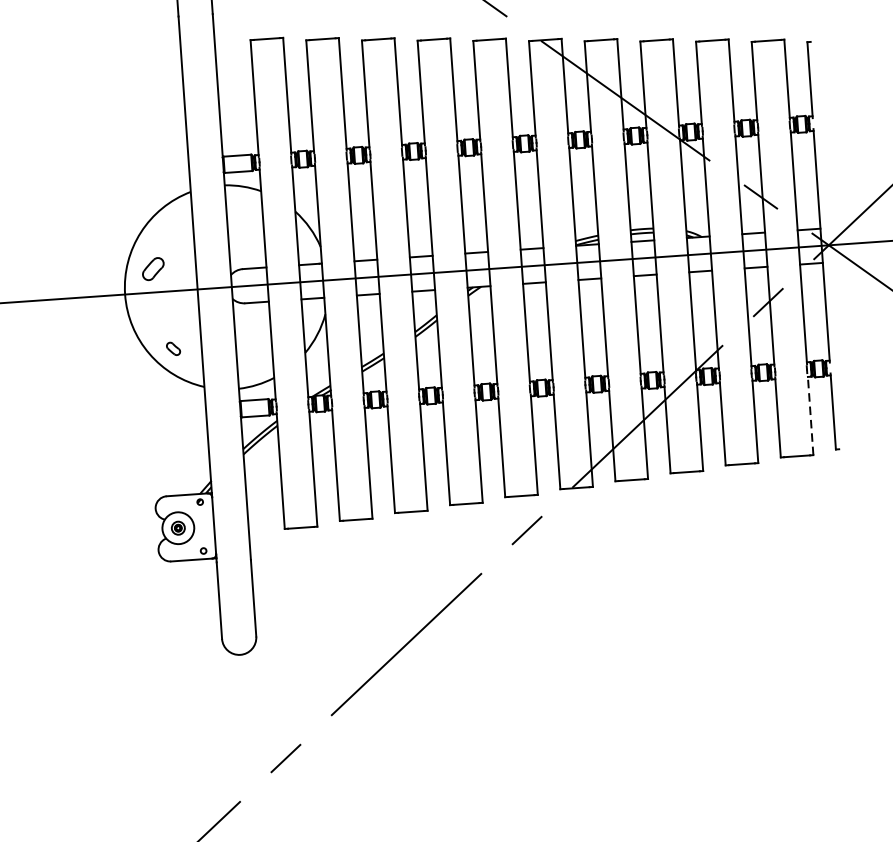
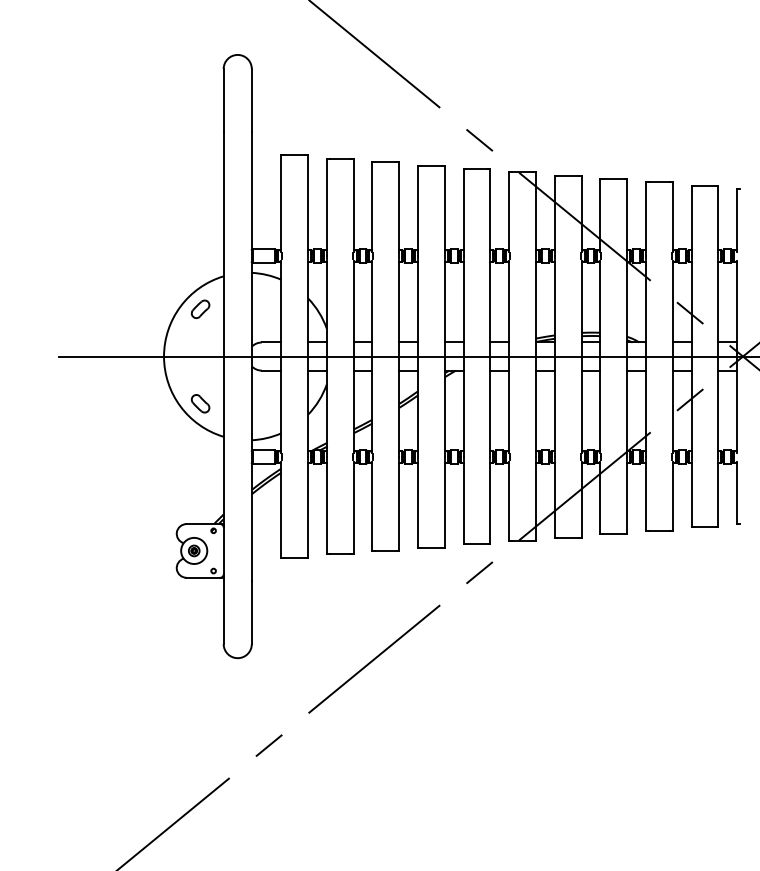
part: (153, 269) -> (200, 309), moved
part: (173, 348) -> (200, 403), size x1.67
line: (810, 415) -> (718, 494), dashed -> solid

